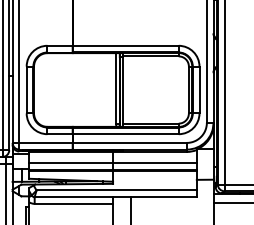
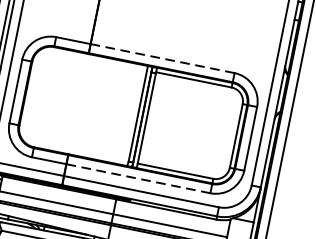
line: (125, 45) -> (162, 58), solid -> dashed
line: (125, 134) -> (137, 179), solid -> dashed

